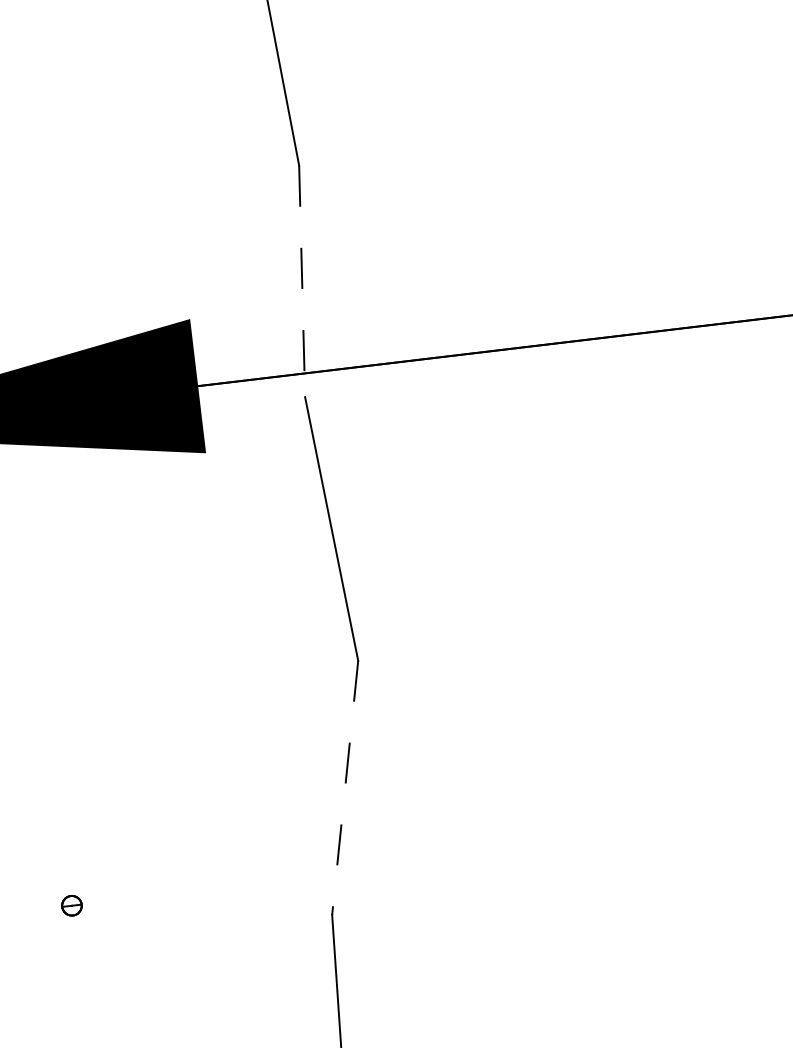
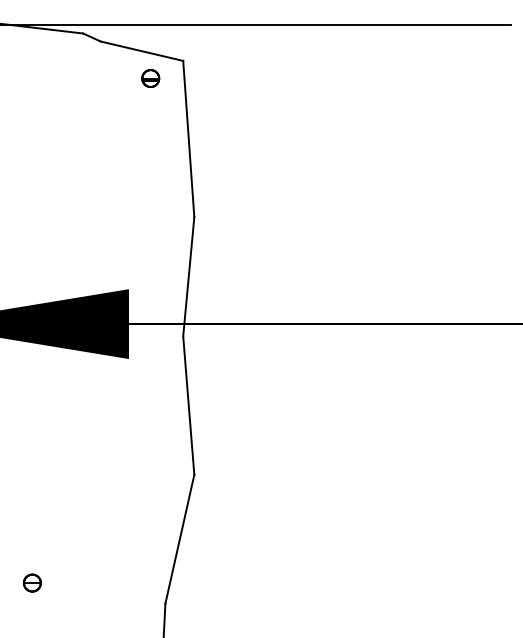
line: (301, 280) -> (188, 276), dashed -> solid
line: (344, 788) -> (179, 539), dashed -> solid
part: (71, 904) -> (32, 582), size x1.67

